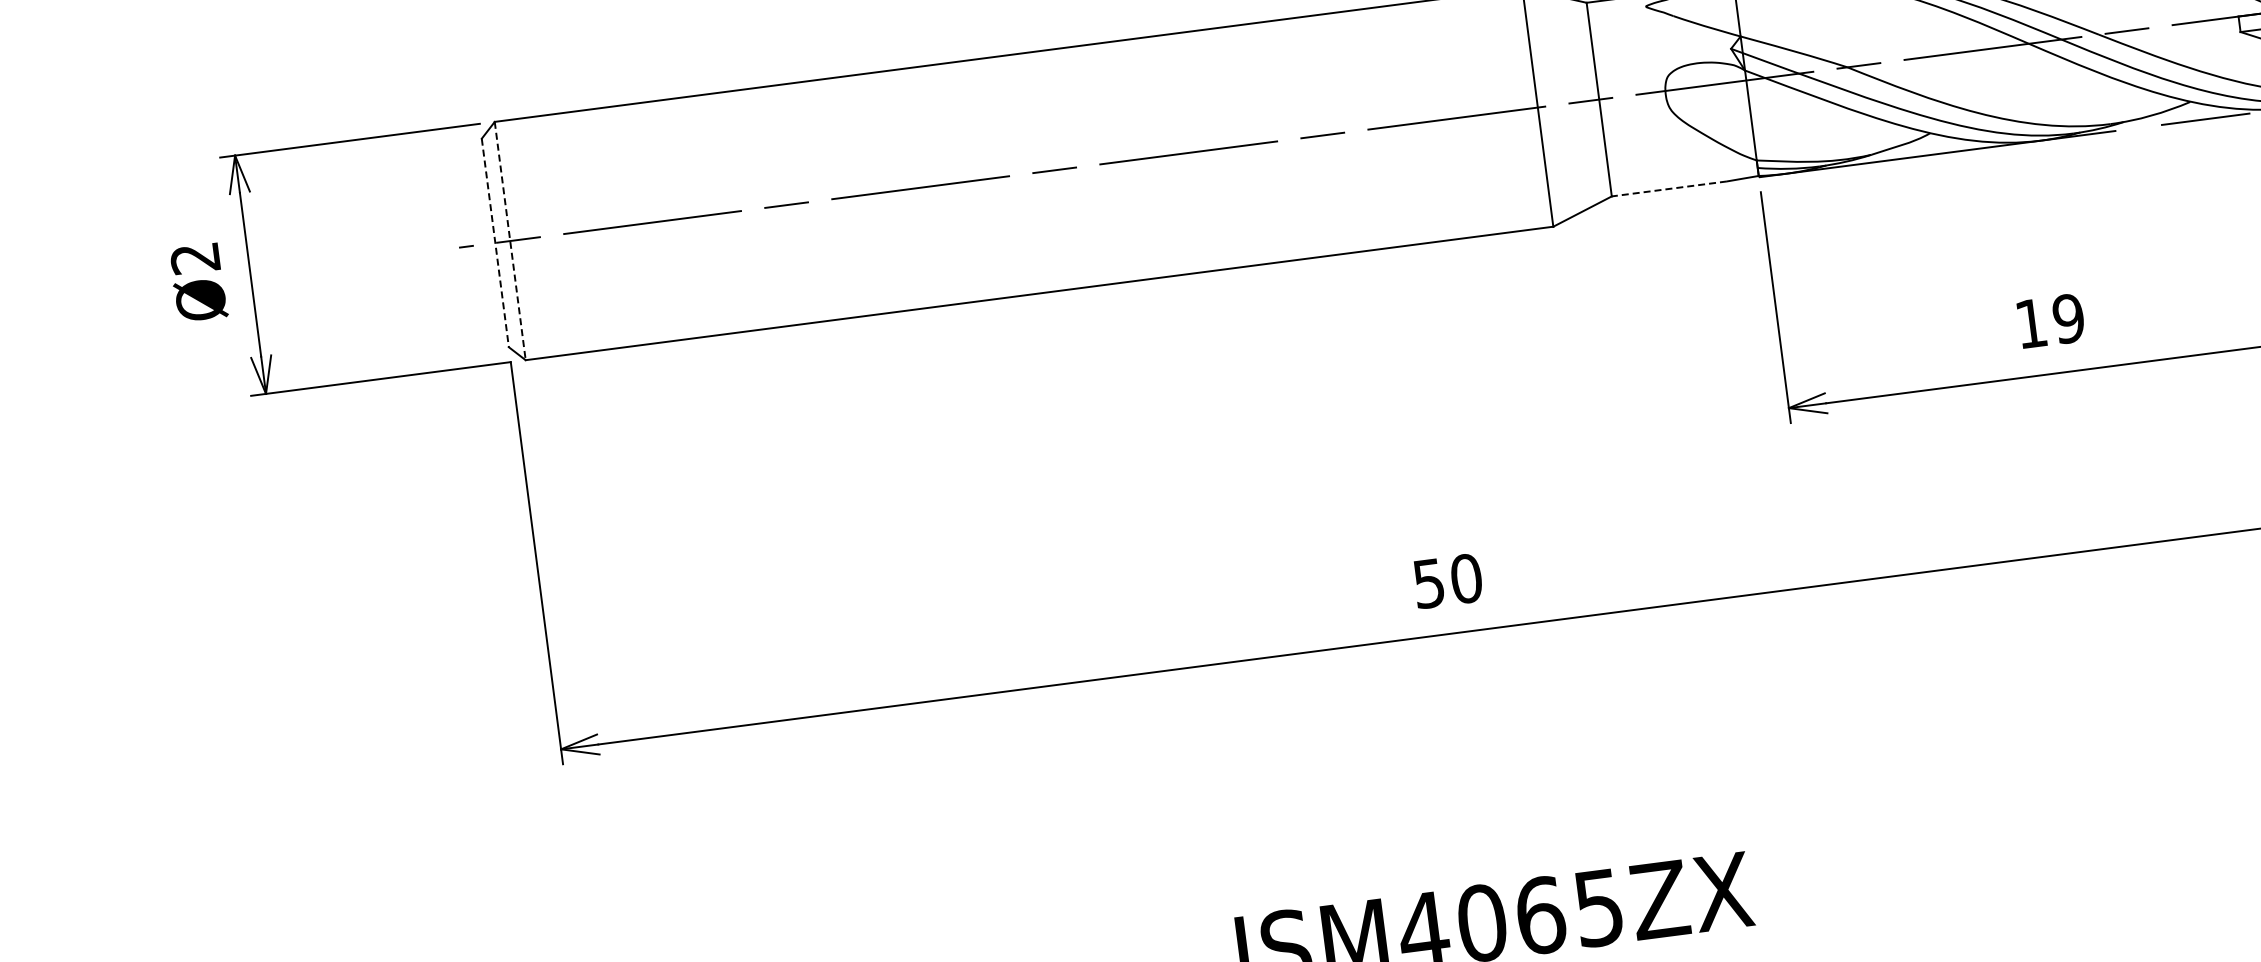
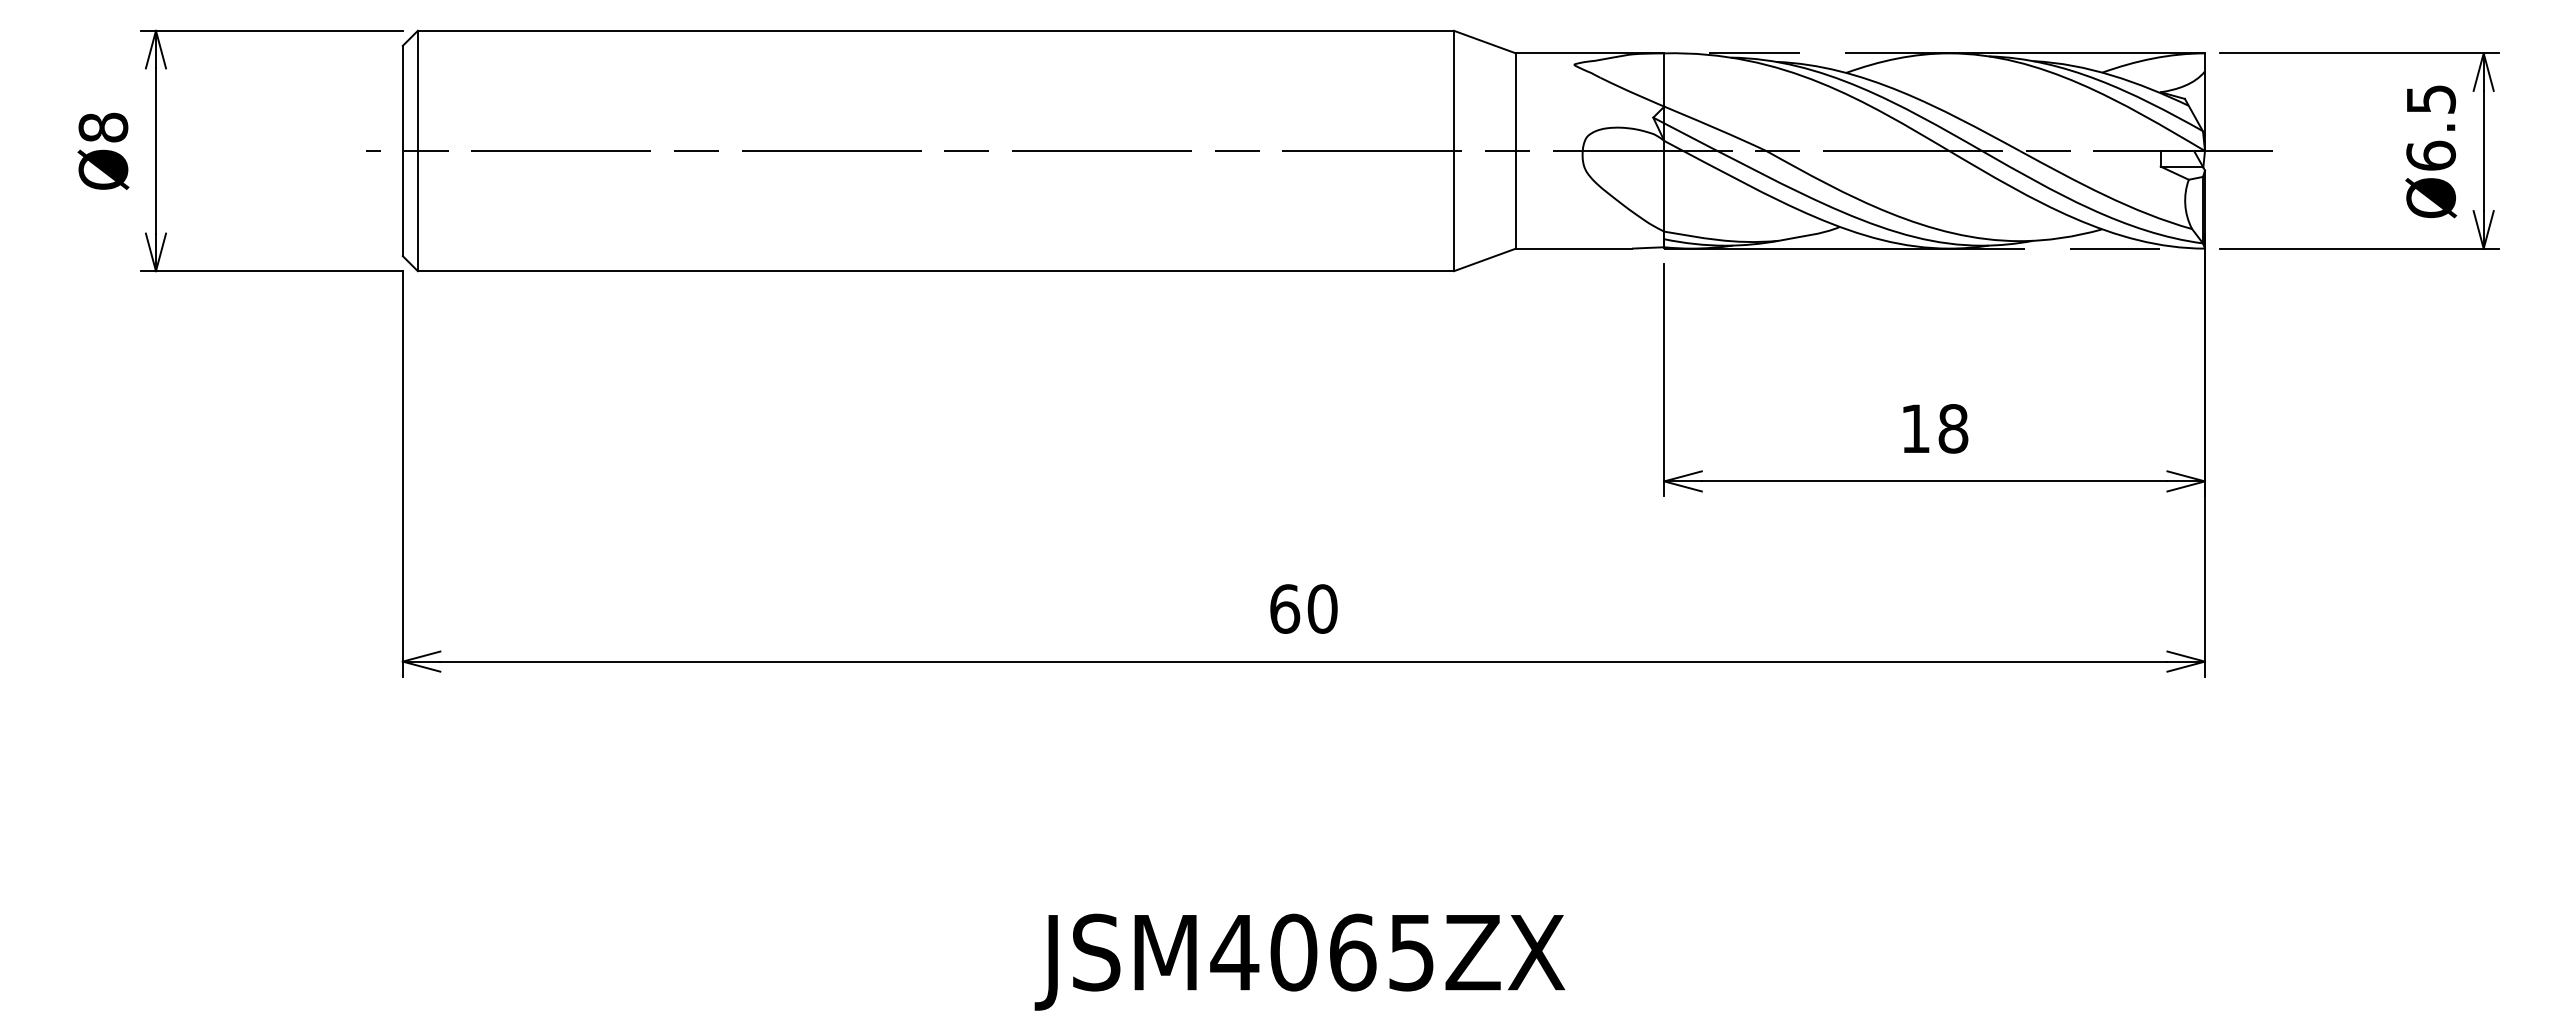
line: (1668, 188) -> (1573, 248), dashed -> solid
line: (509, 241) -> (417, 151), dashed -> solid
line: (495, 243) -> (402, 151), dashed -> solid
text: (195, 258) -> (103, 127), Ø2 -> Ø8
text: (2068, 318) -> (1953, 428), 19 -> 18
text: (1429, 582) -> (1285, 608), 50 -> 60

